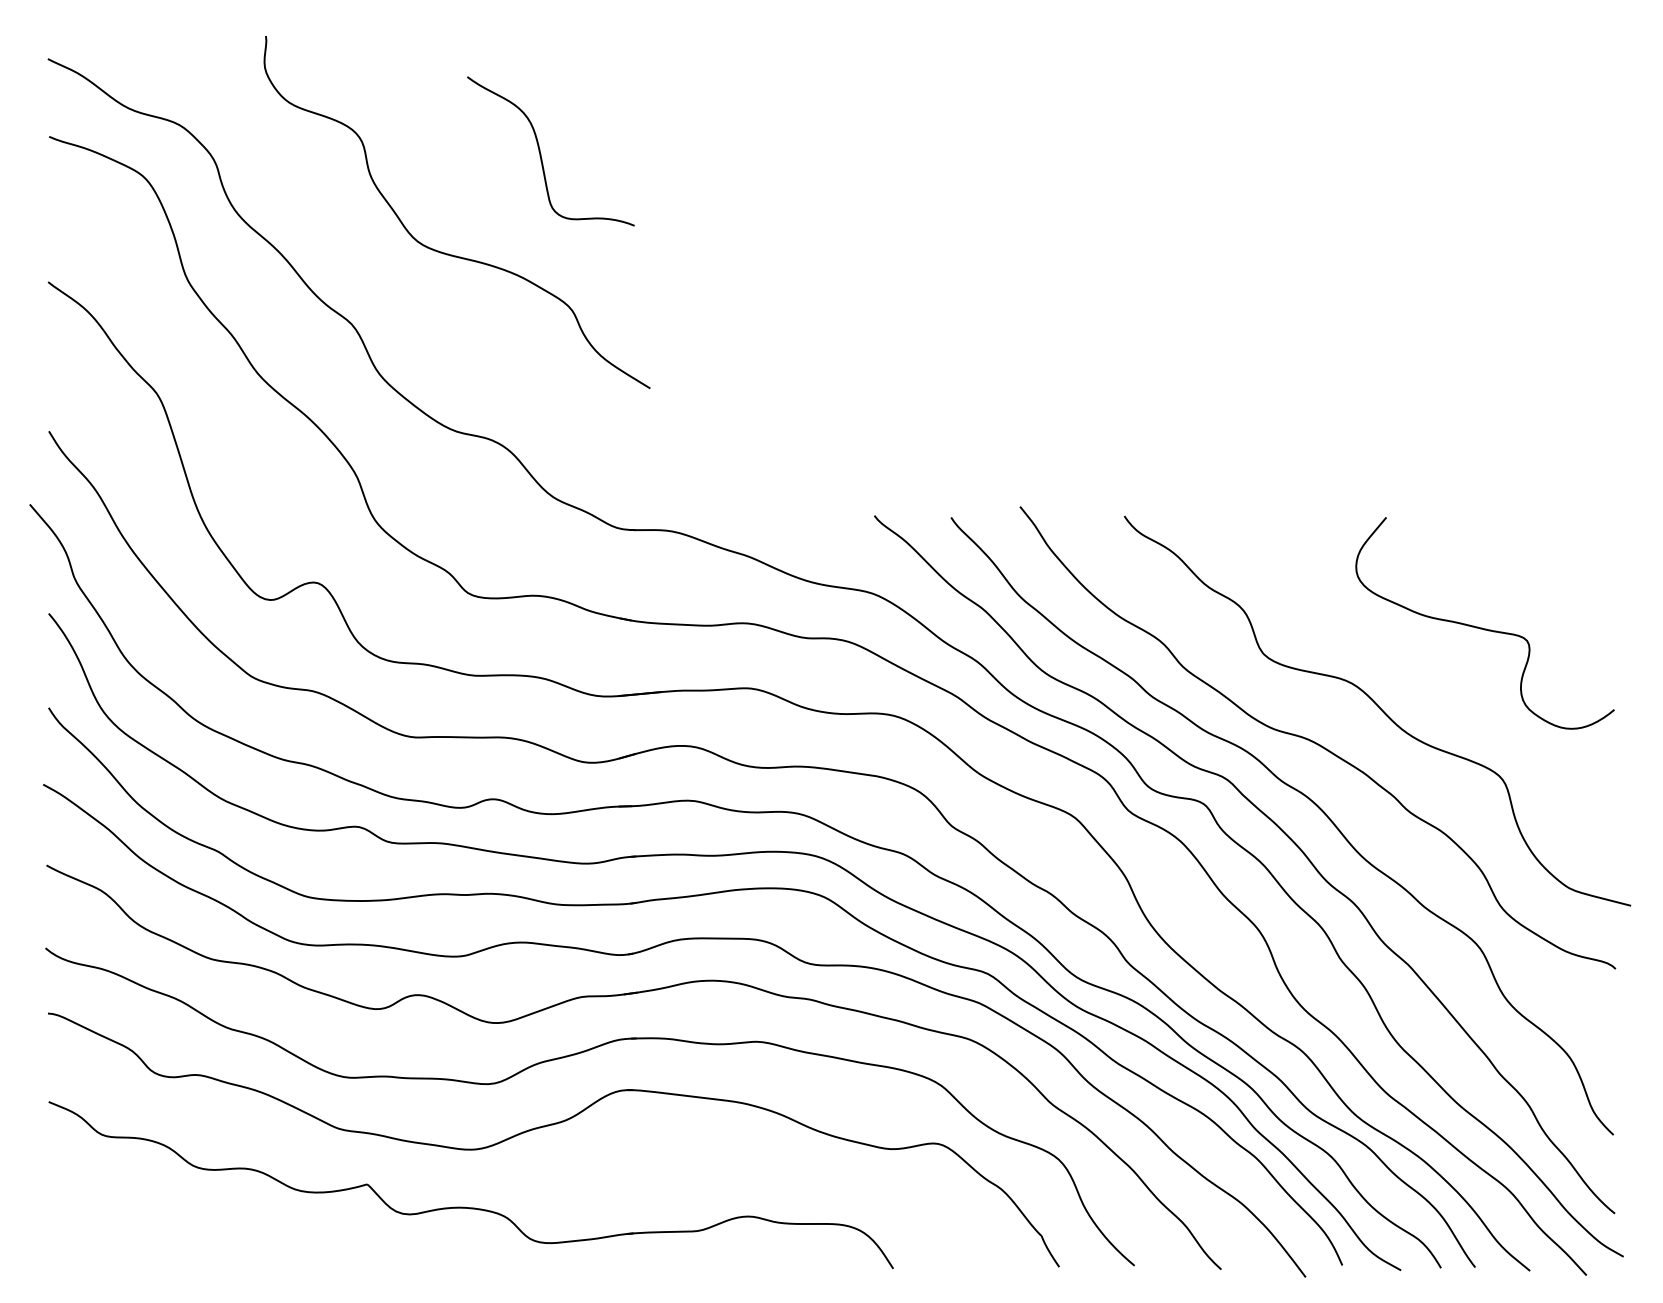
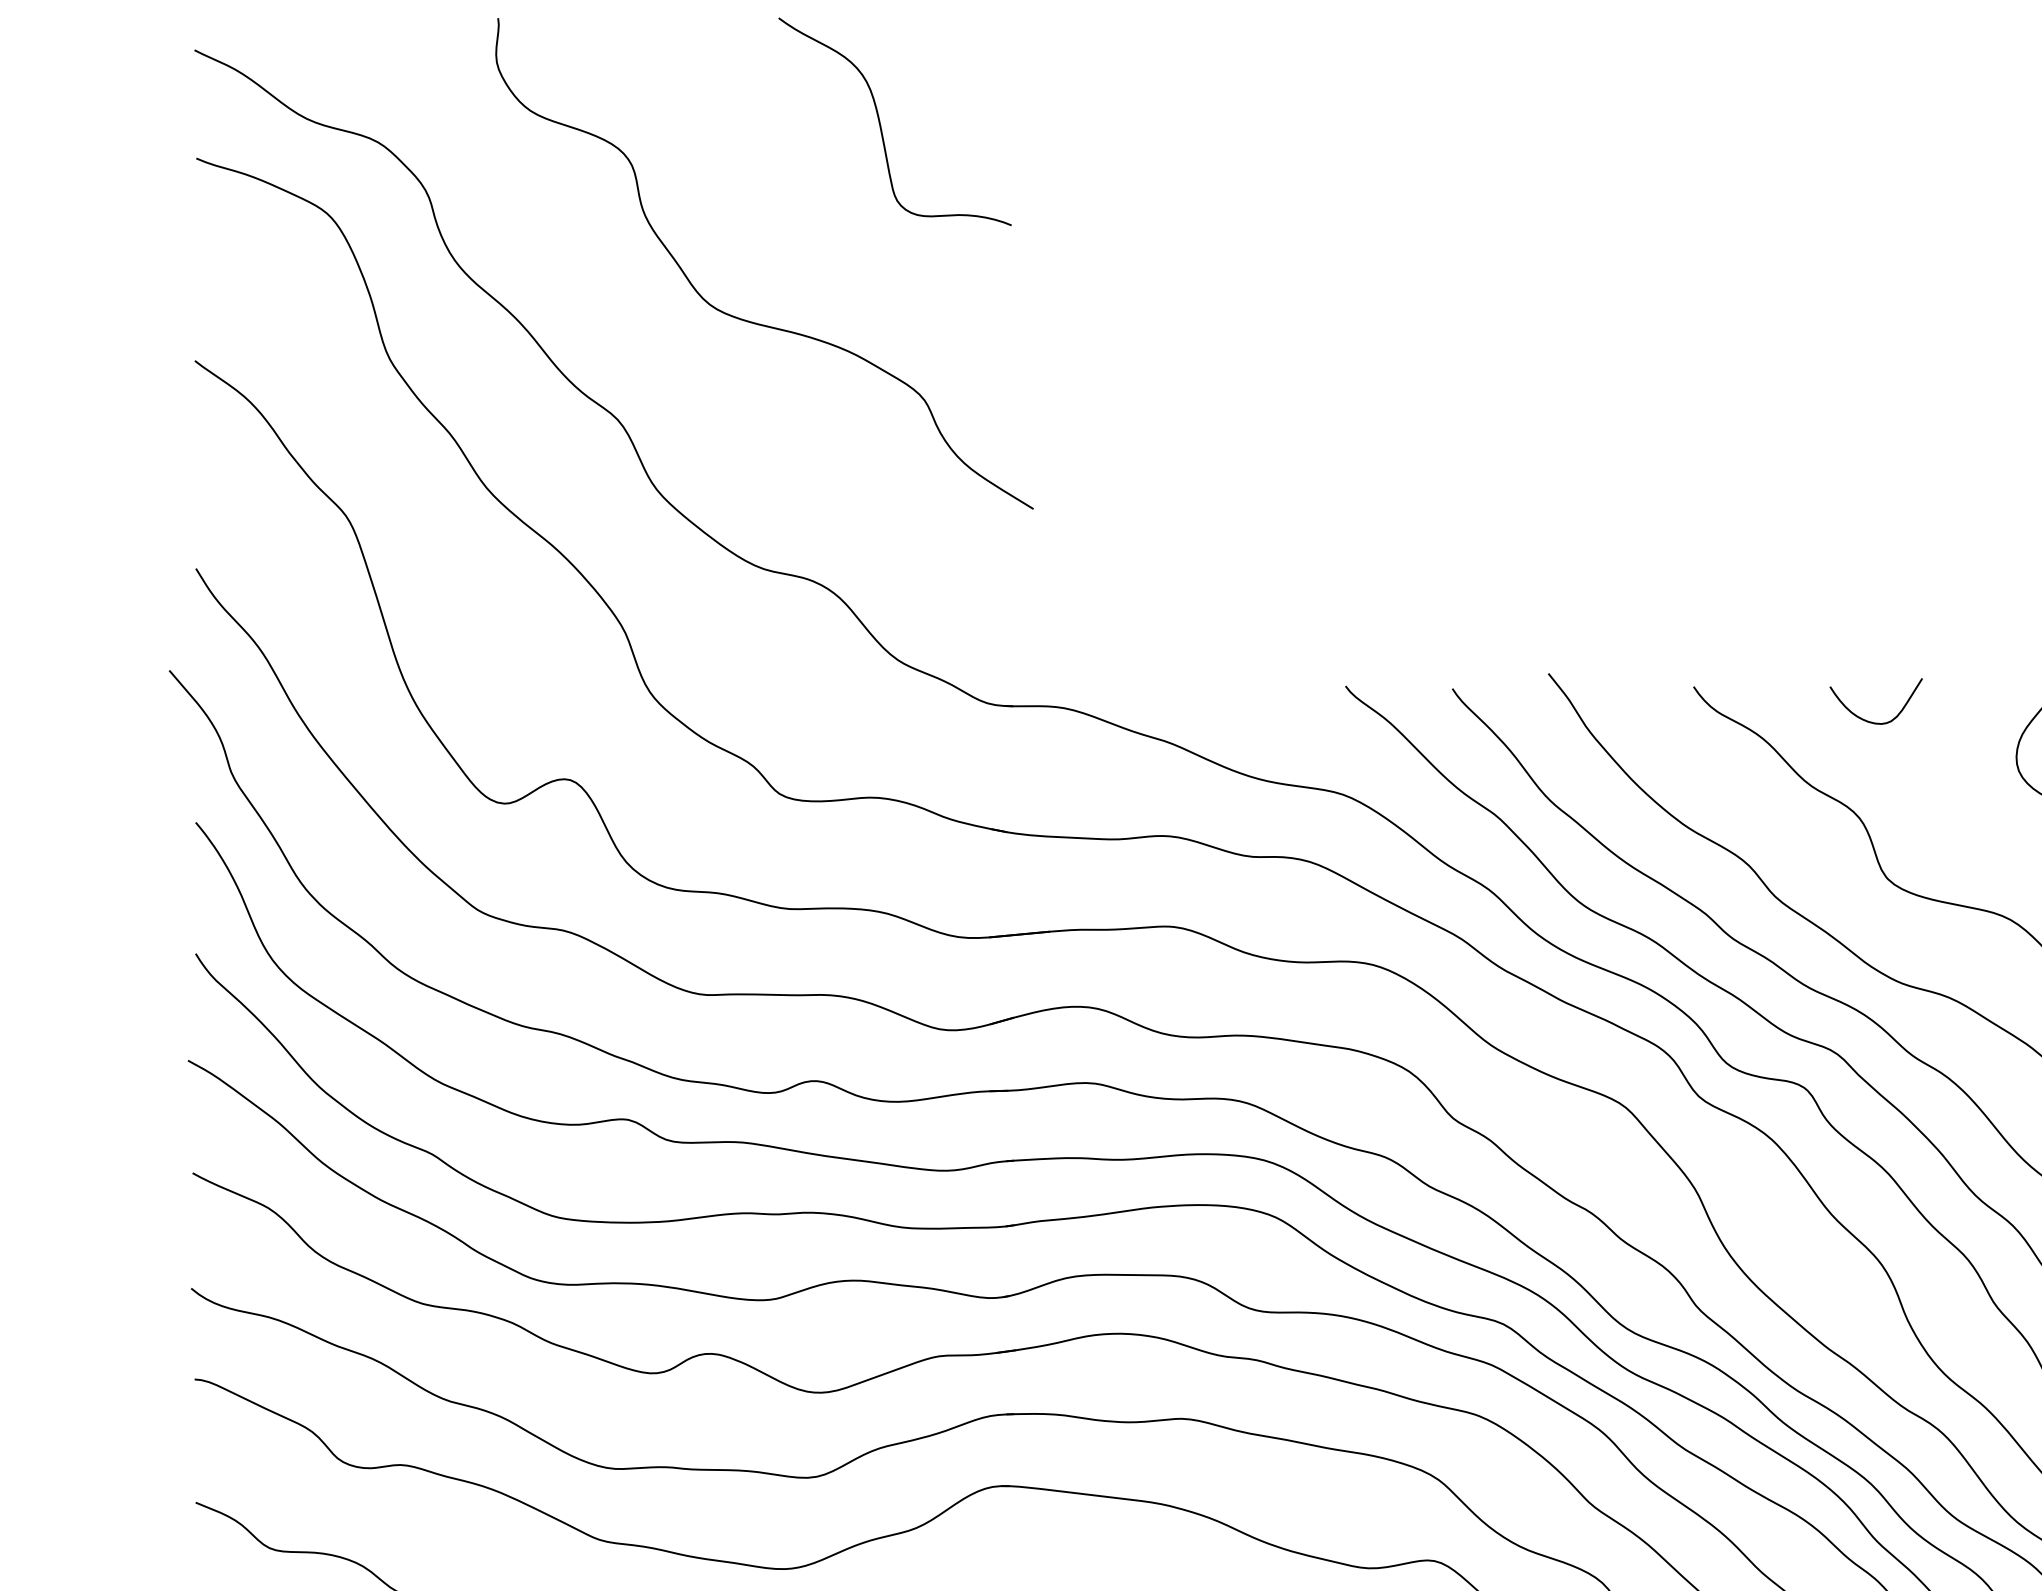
curve: (541, 153) -> (881, 124), moved
curve: (1251, 540) -> (1870, 720), added

